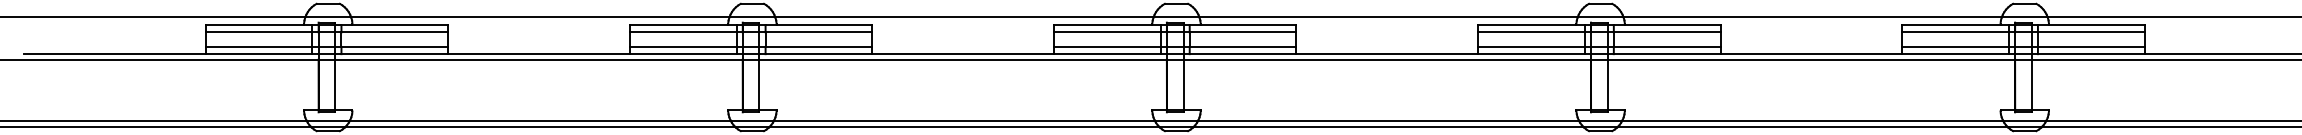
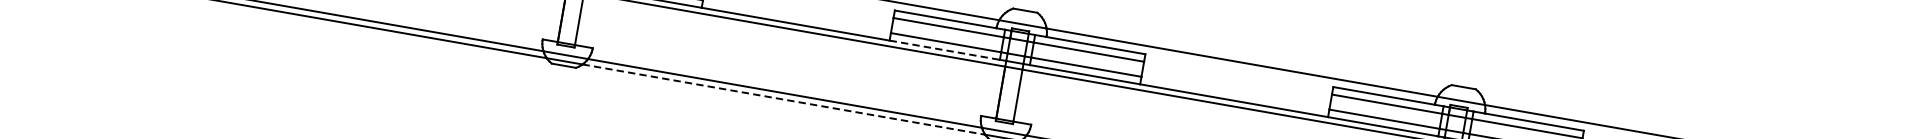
line: (1531, 54) -> (944, 50), solid -> dashed
line: (1388, 126) -> (783, 99), solid -> dashed

